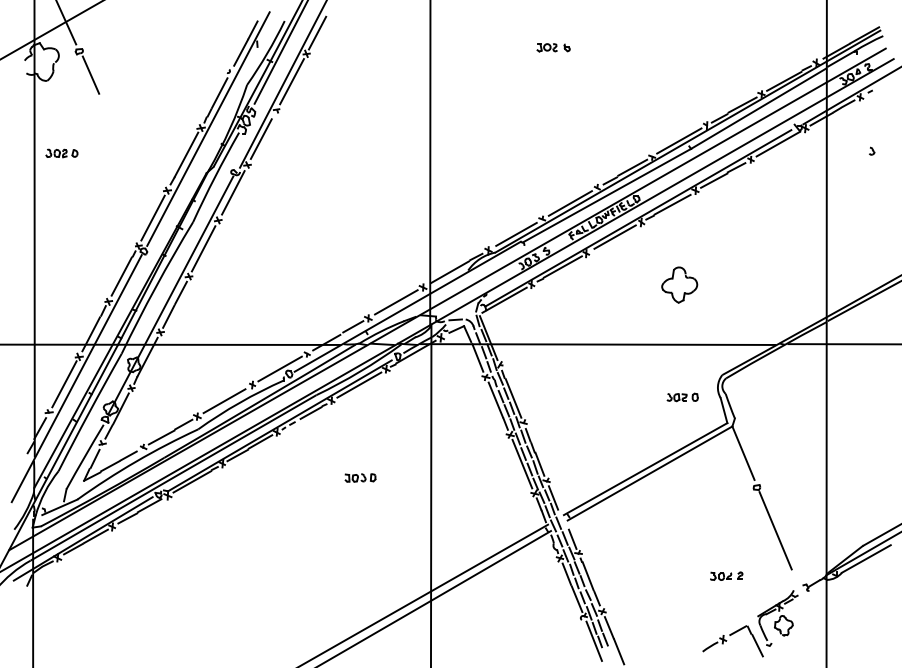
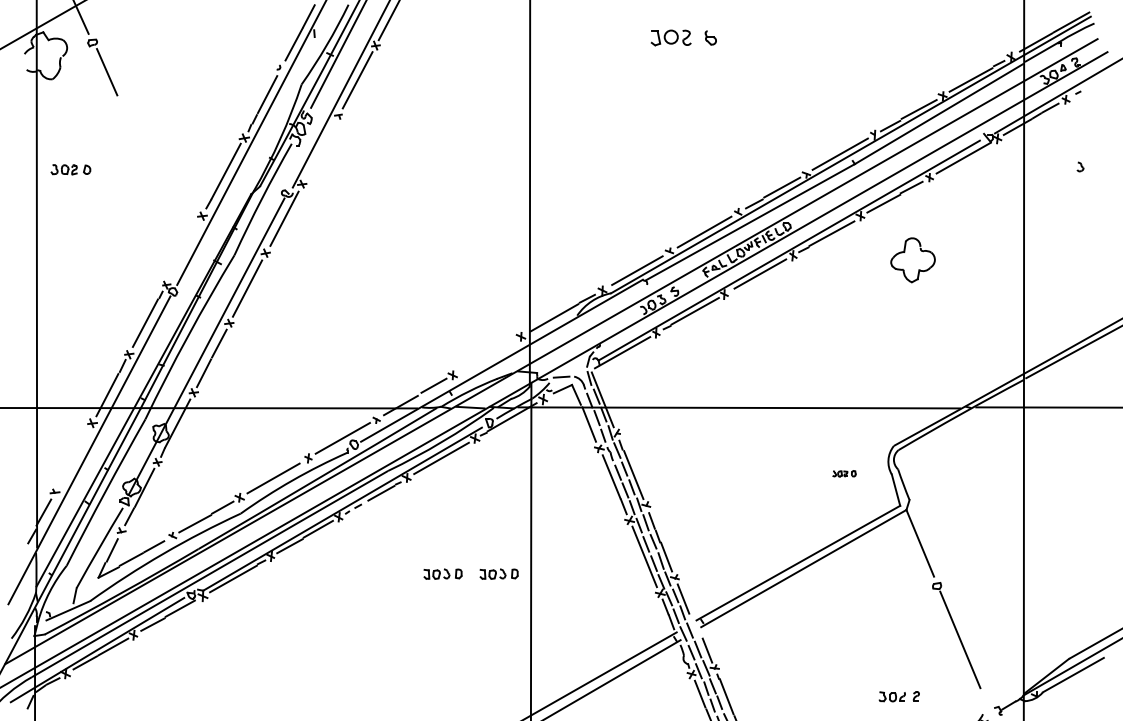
part: (553, 47) -> (683, 37), size x1.6
line: (260, 138) -> (318, 151), removed
line: (152, 217) -> (183, 249), removed
part: (679, 284) -> (912, 259), moved
line: (396, 302) -> (487, 355), removed
line: (64, 384) -> (74, 457), removed
part: (682, 397) -> (844, 473), size x0.6
part: (405, 477) -> (499, 573), added

